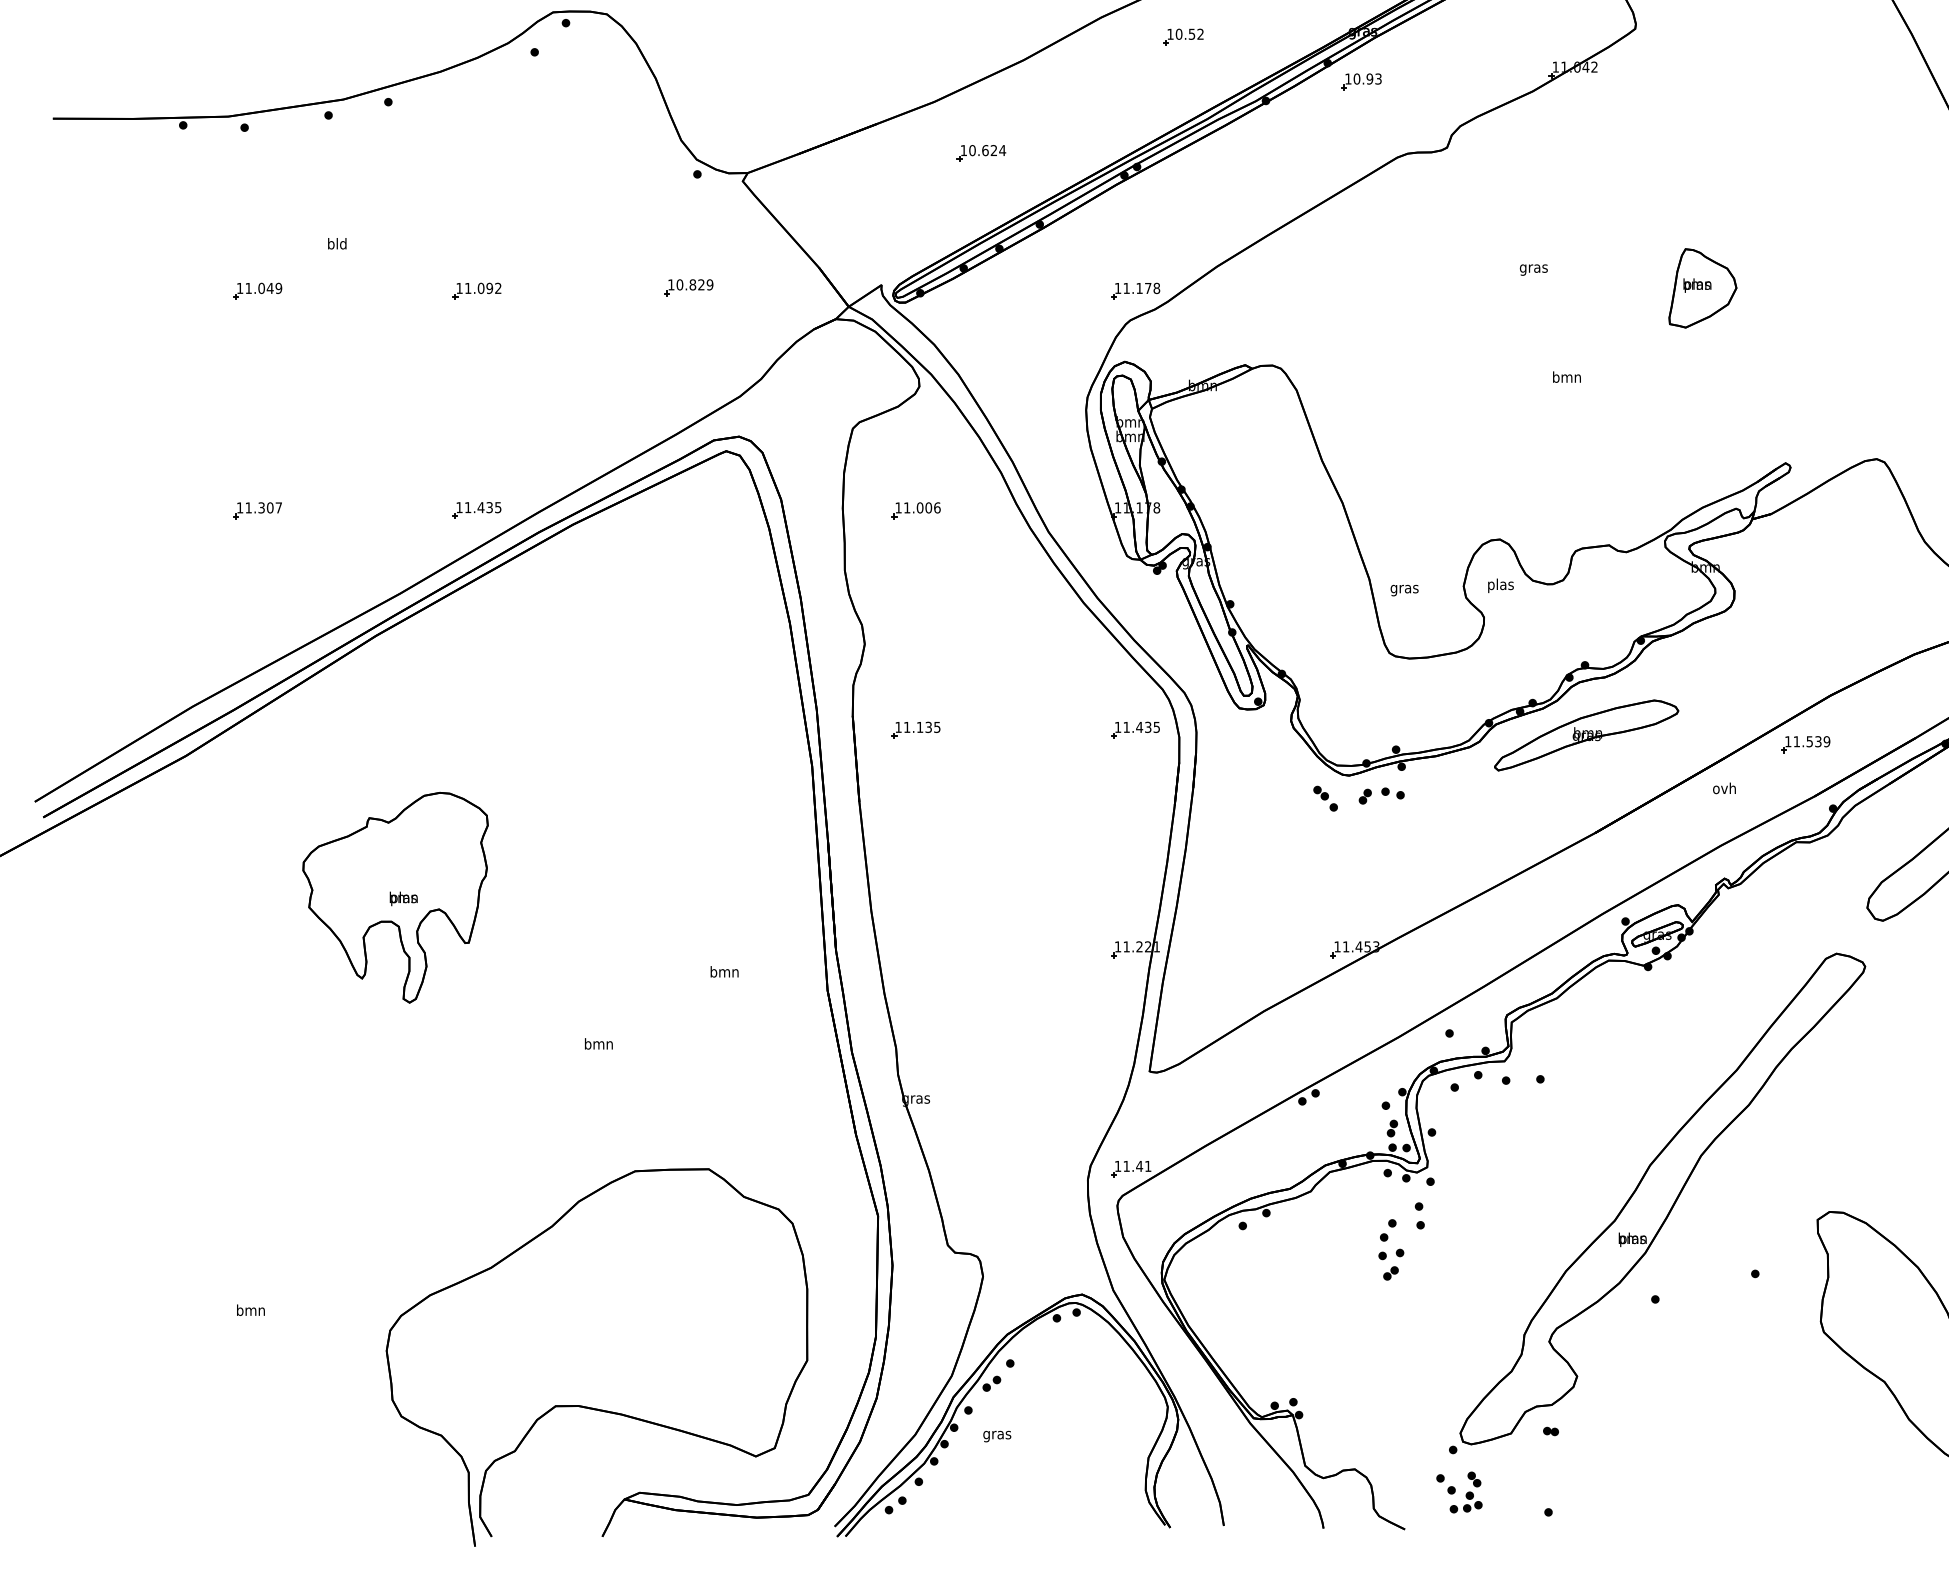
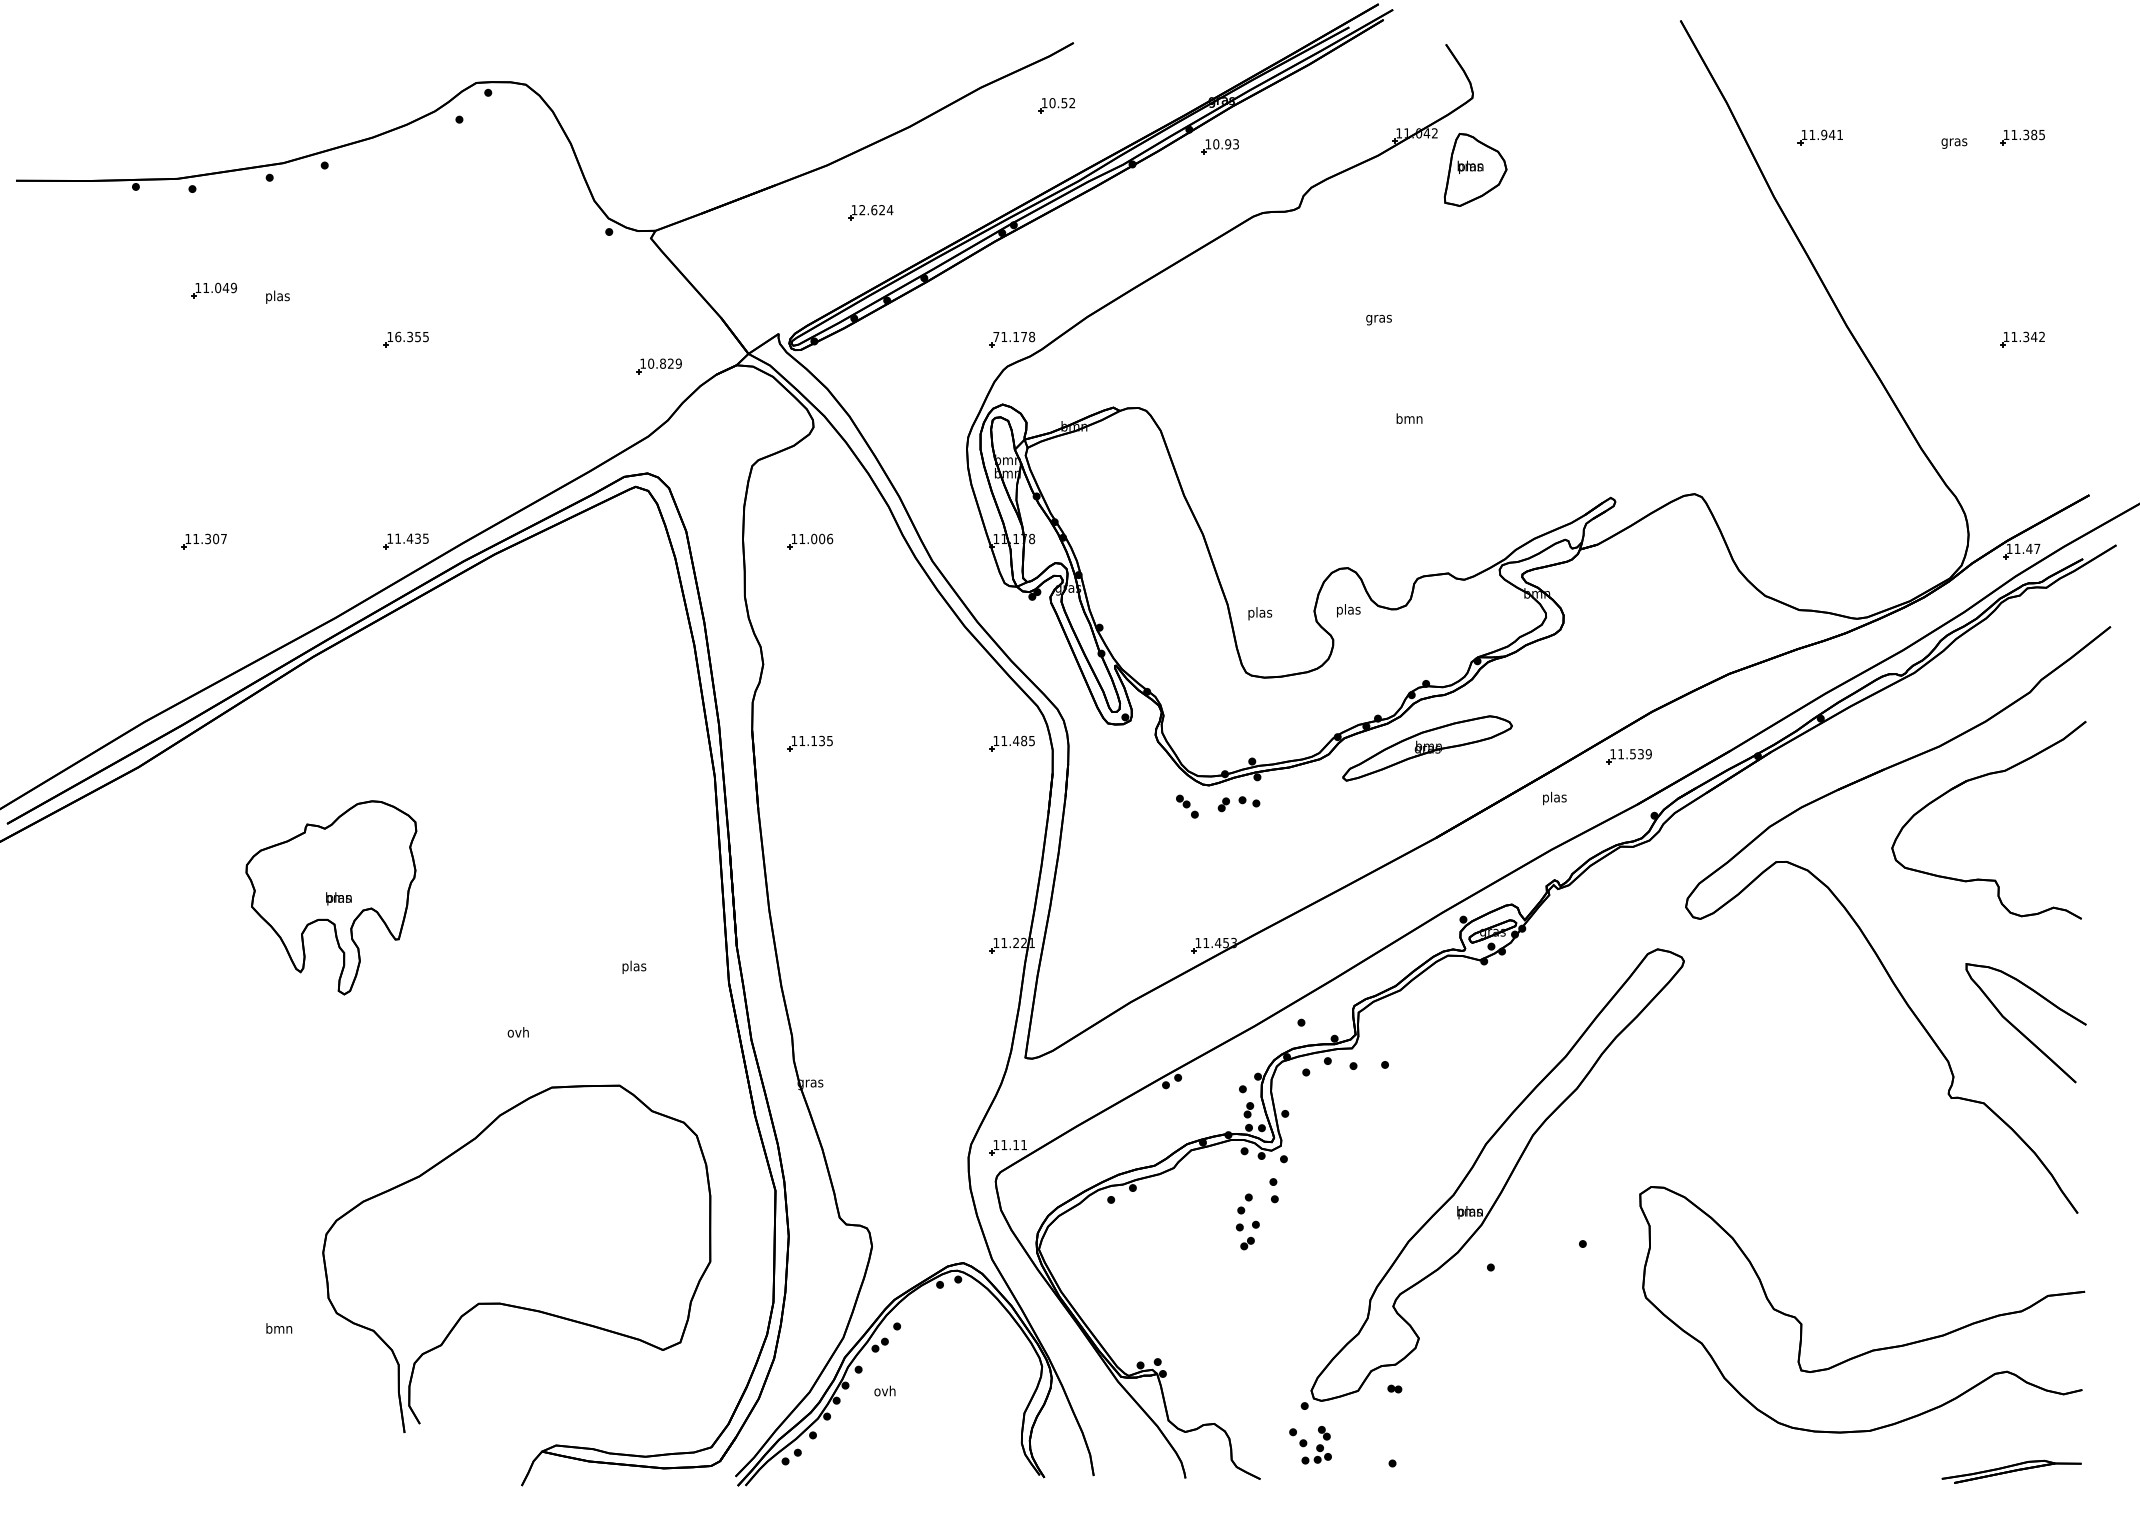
text: (972, 150) -> (862, 210), 10.624 -> 12.624
text: (337, 244) -> (277, 296), bld -> plas
text: (482, 287) -> (411, 336), 11.092 -> 16.355
part: (687, 287) -> (658, 366), moved
text: (1118, 287) -> (996, 336), 11.178 -> 71.178
part: (1702, 287) -> (1475, 169), moved
part: (256, 291) -> (213, 290), moved
text: (1403, 588) -> (1259, 613), gras -> plas
text: (1148, 727) -> (1024, 741), 11.435 -> 11.485
text: (1724, 789) -> (1554, 798), ovh -> plas
text: (724, 972) -> (634, 966), bmn -> plas
text: (598, 1044) -> (518, 1032), bmn -> ovh
text: (1138, 1166) -> (1015, 1145), 11.41 -> 11.11
text: (251, 1310) -> (279, 1328), moved
part: (584, 1405) -> (505, 1303), moved
text: (996, 1434) -> (884, 1391), gras -> ovh

